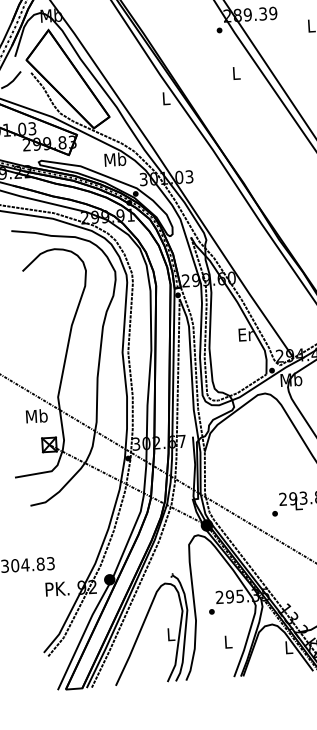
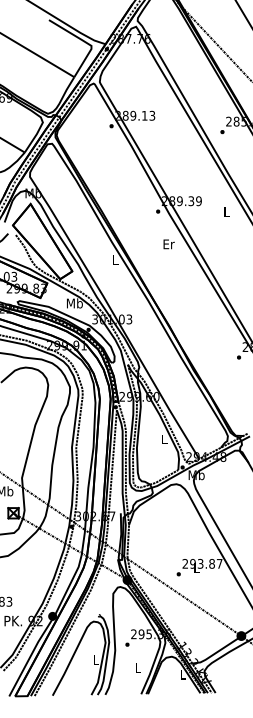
text: (235, 73) -> (168, 244), L -> Er
text: (245, 334) -> (164, 439), Er -> L

